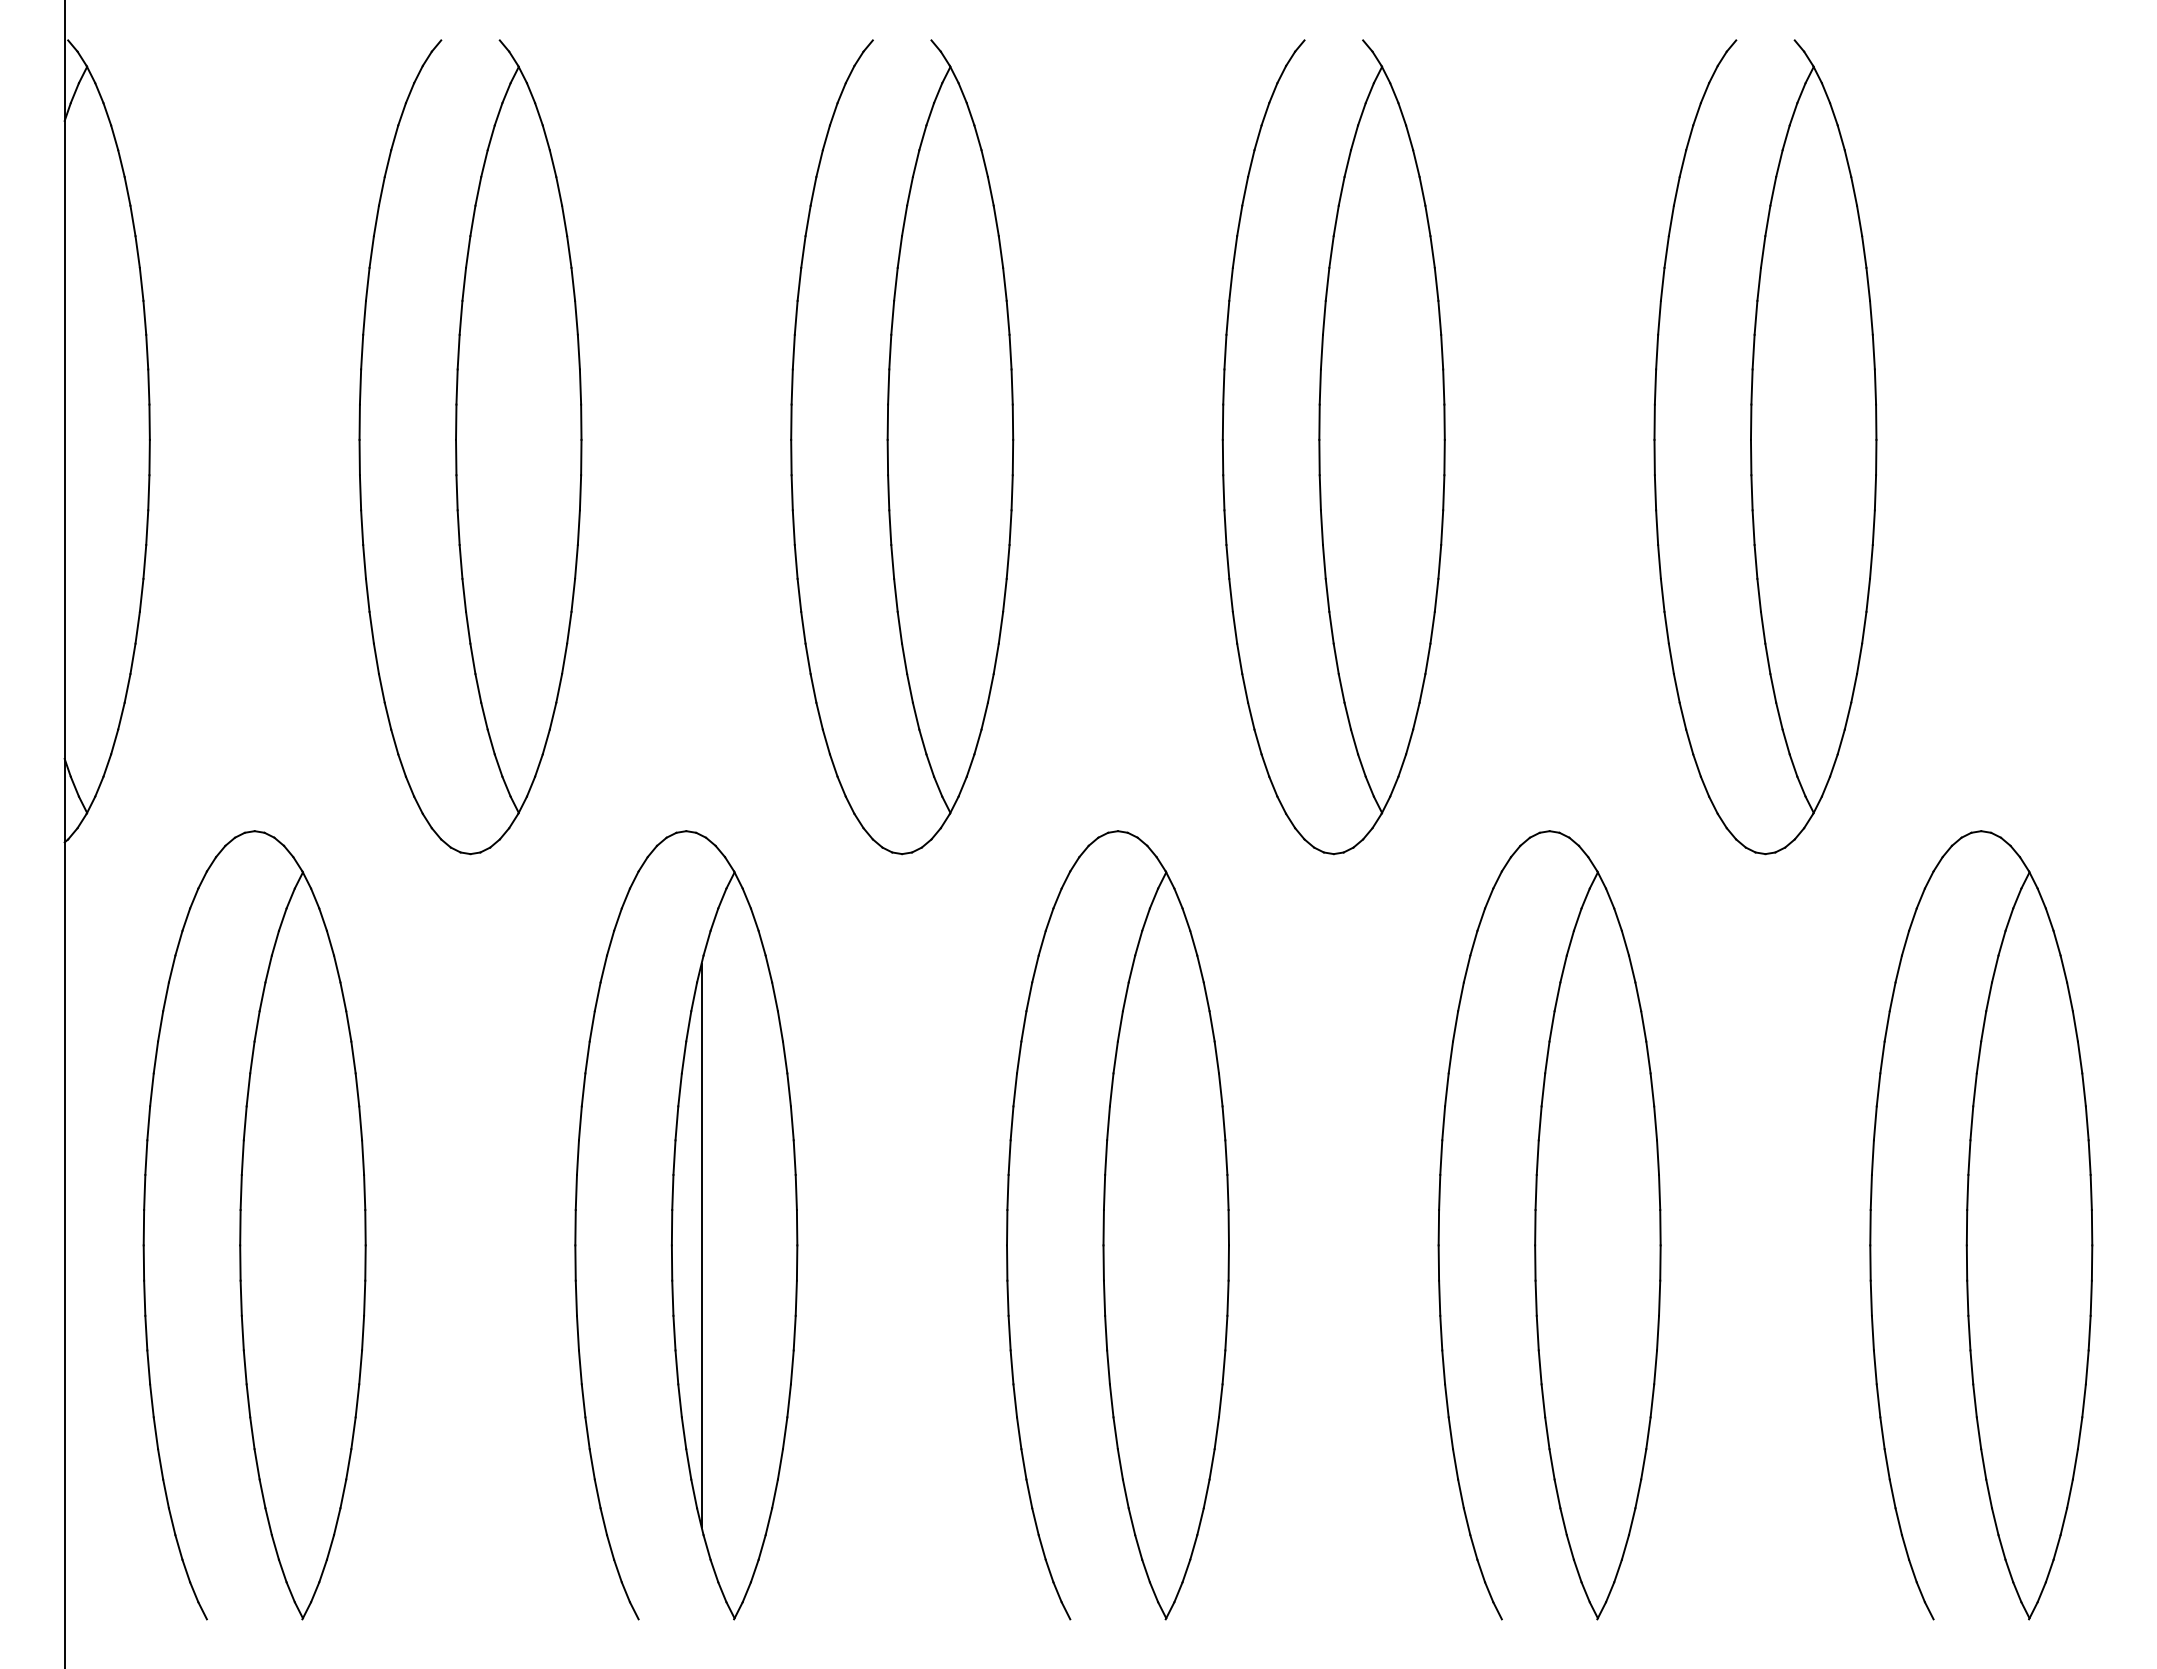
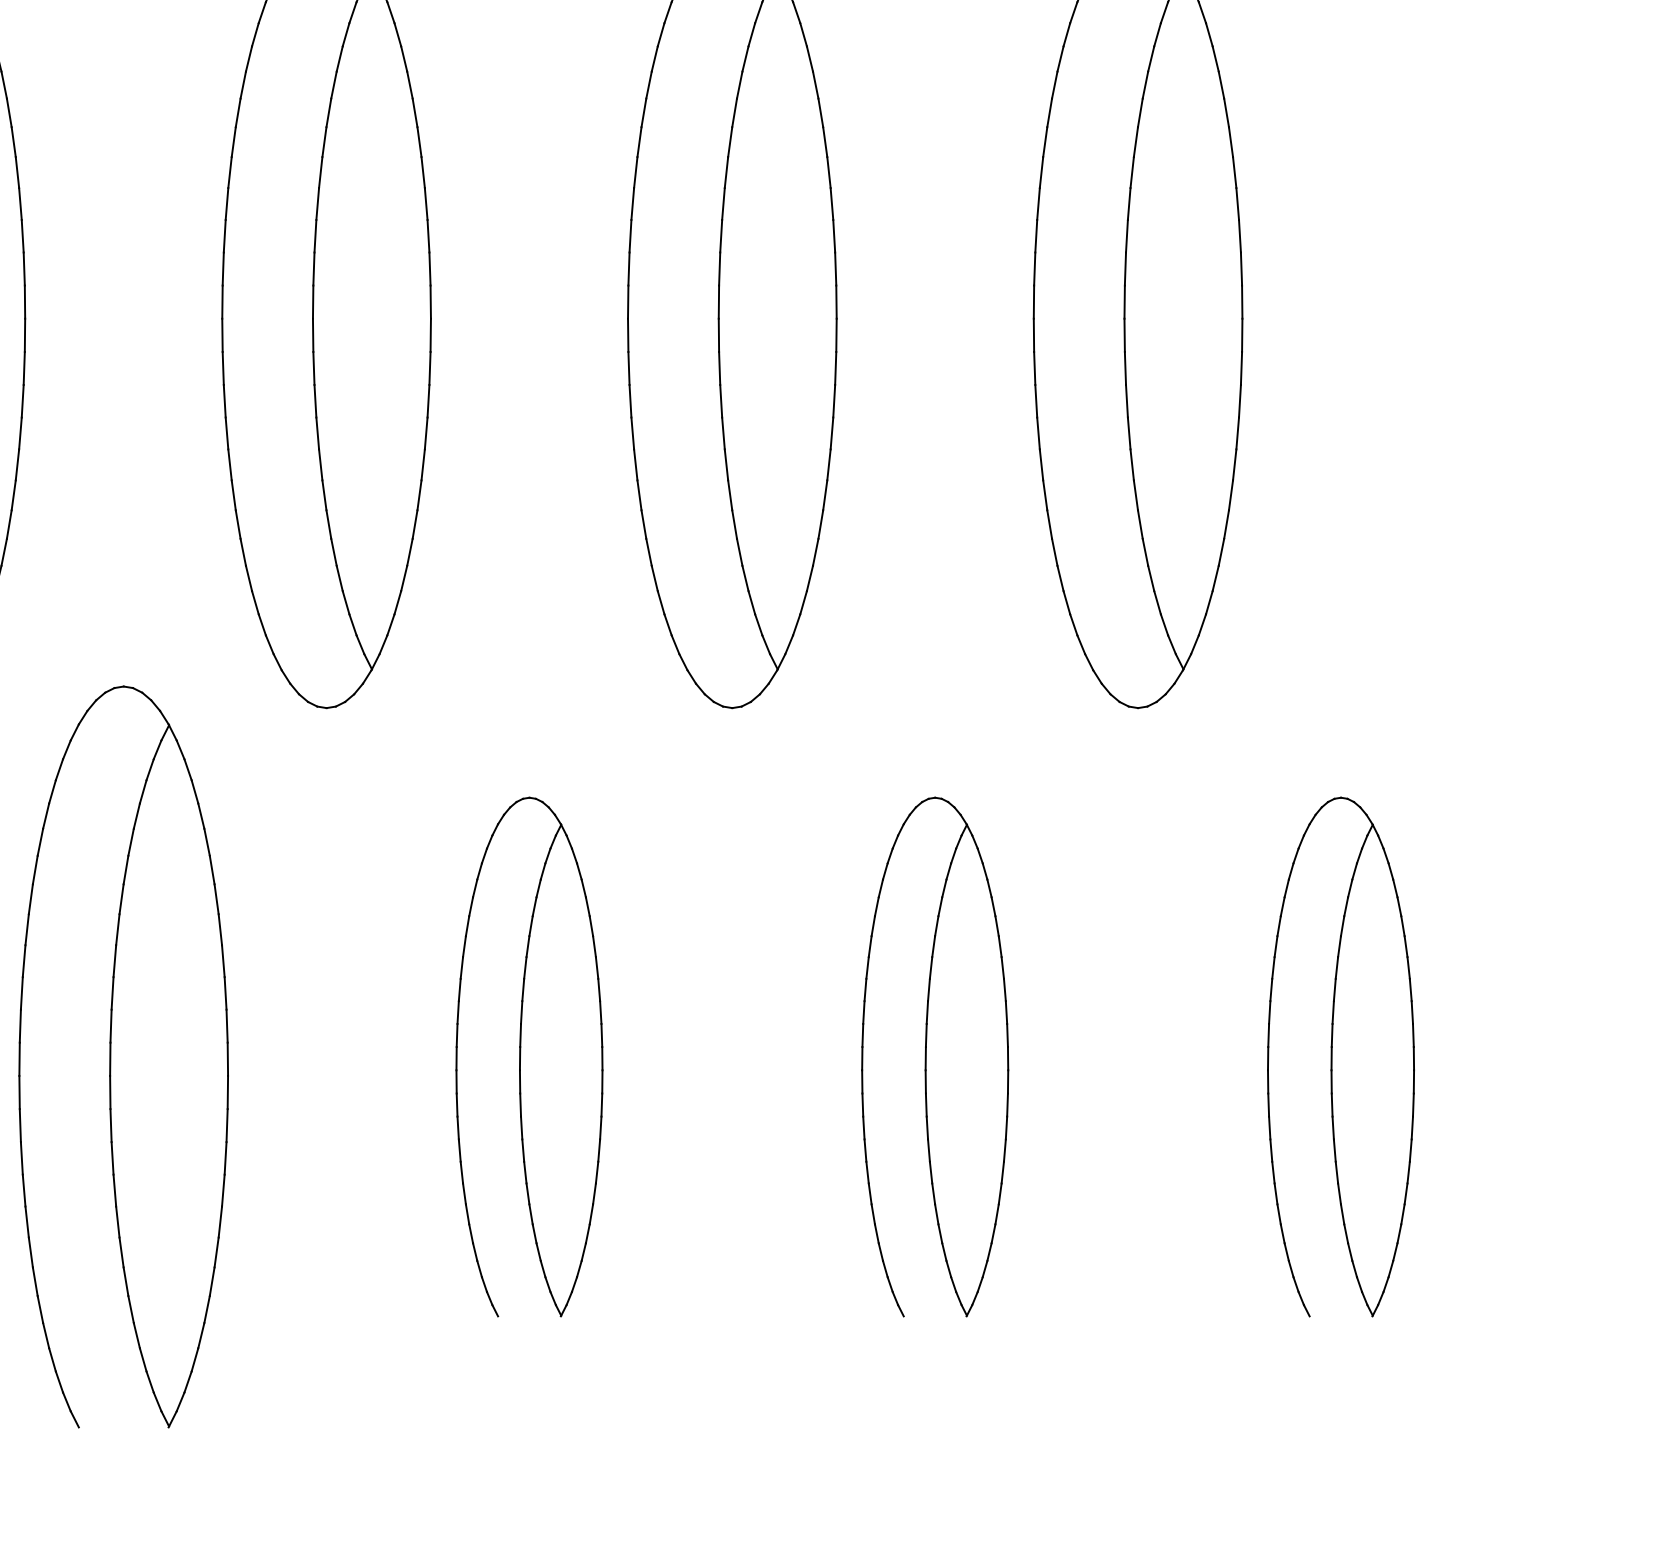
part: (1117, 1225) -> (529, 1057), size x0.7
part: (1549, 1225) -> (935, 1057), size x0.7
part: (1981, 1225) -> (1341, 1057), size x0.7
line: (701, 1244) -> (137, 1075), removed

